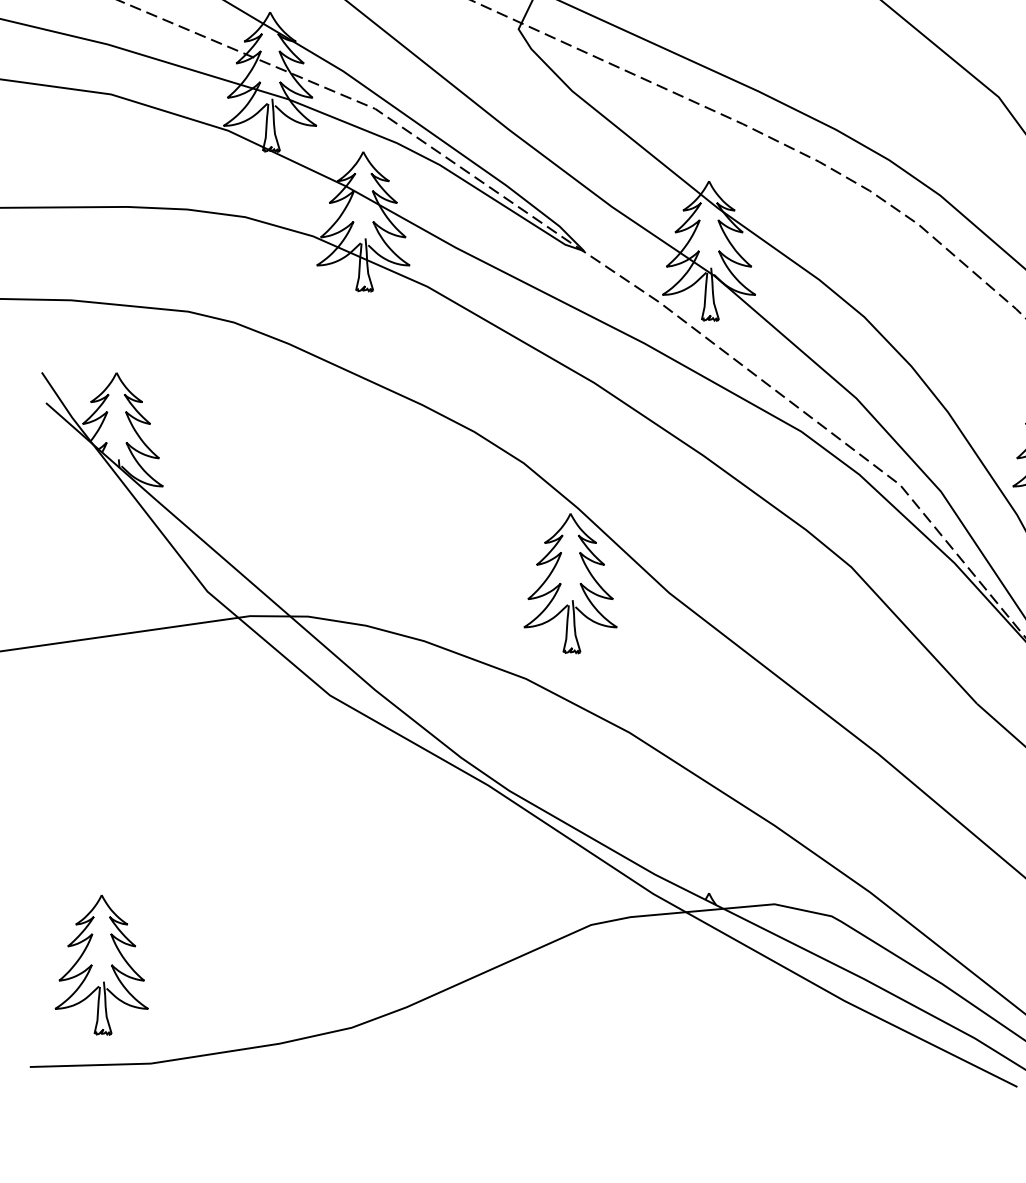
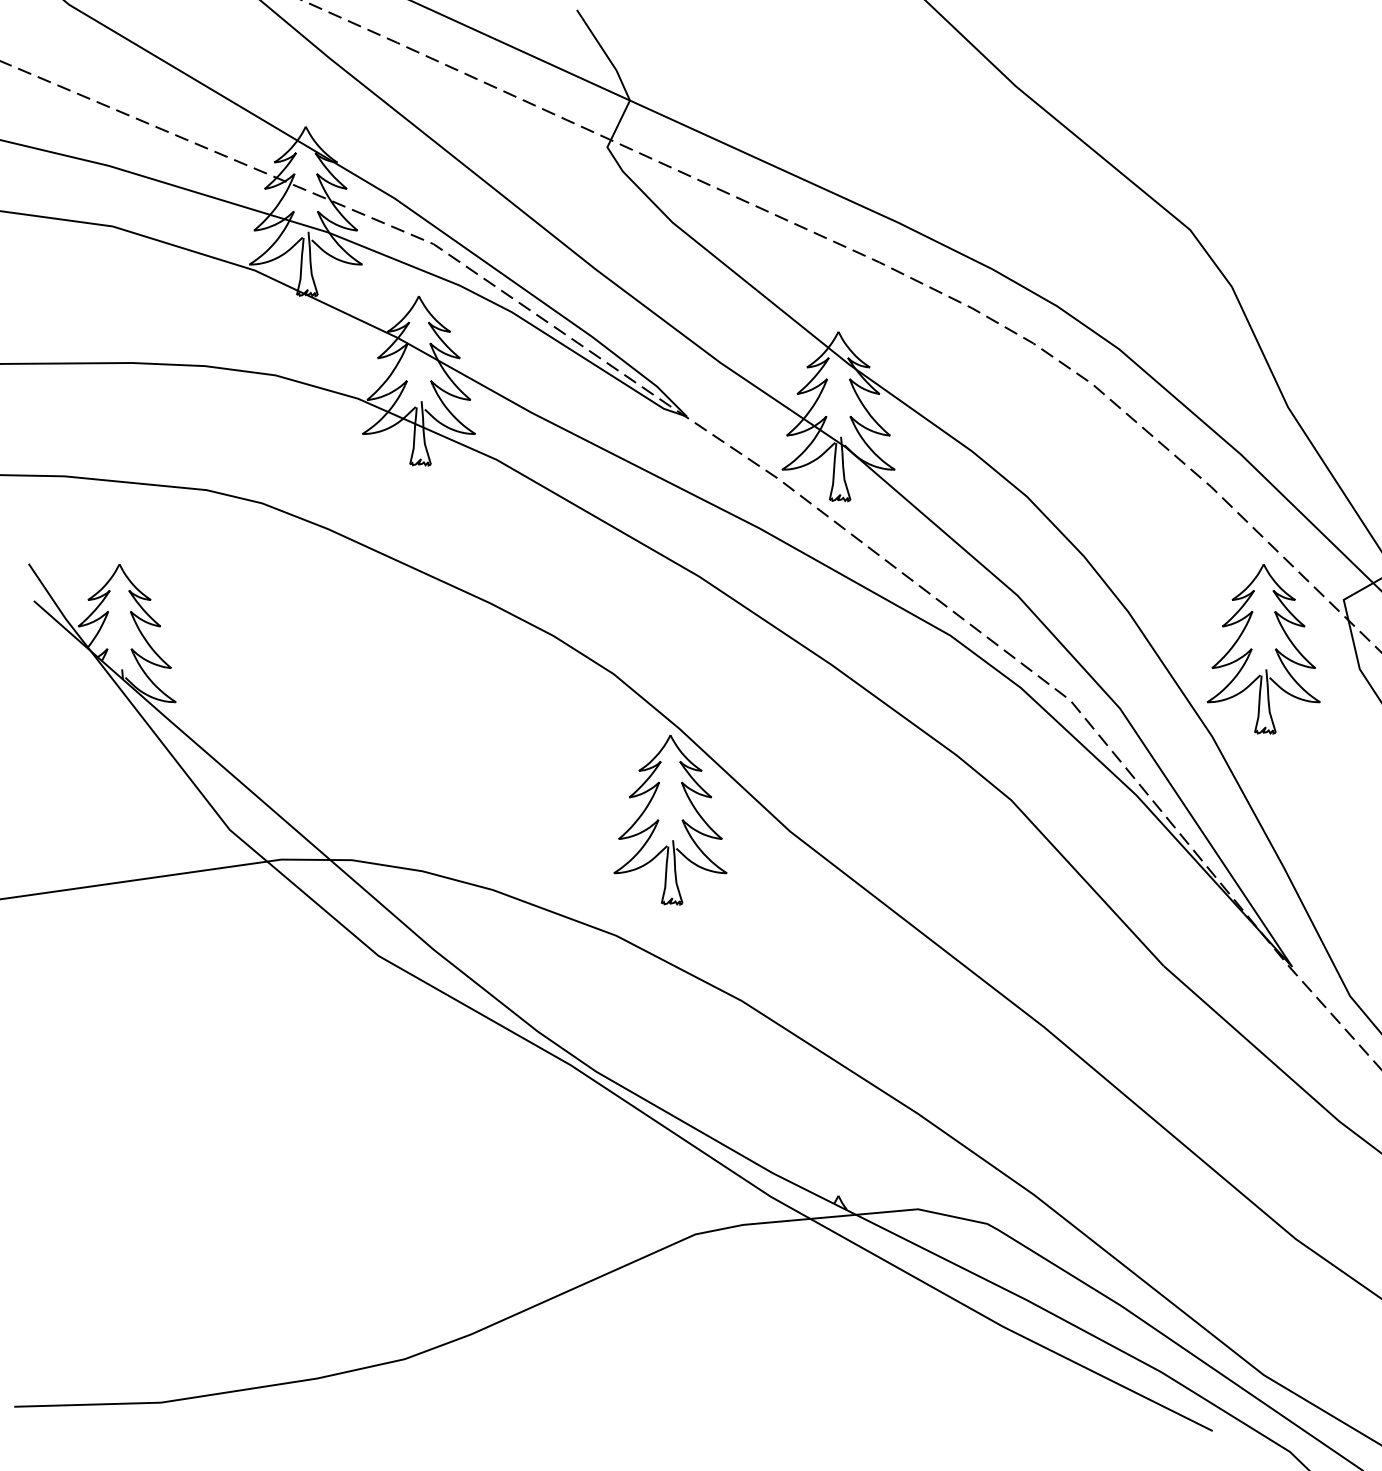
part: (92, 965) -> (90, 1283), removed

